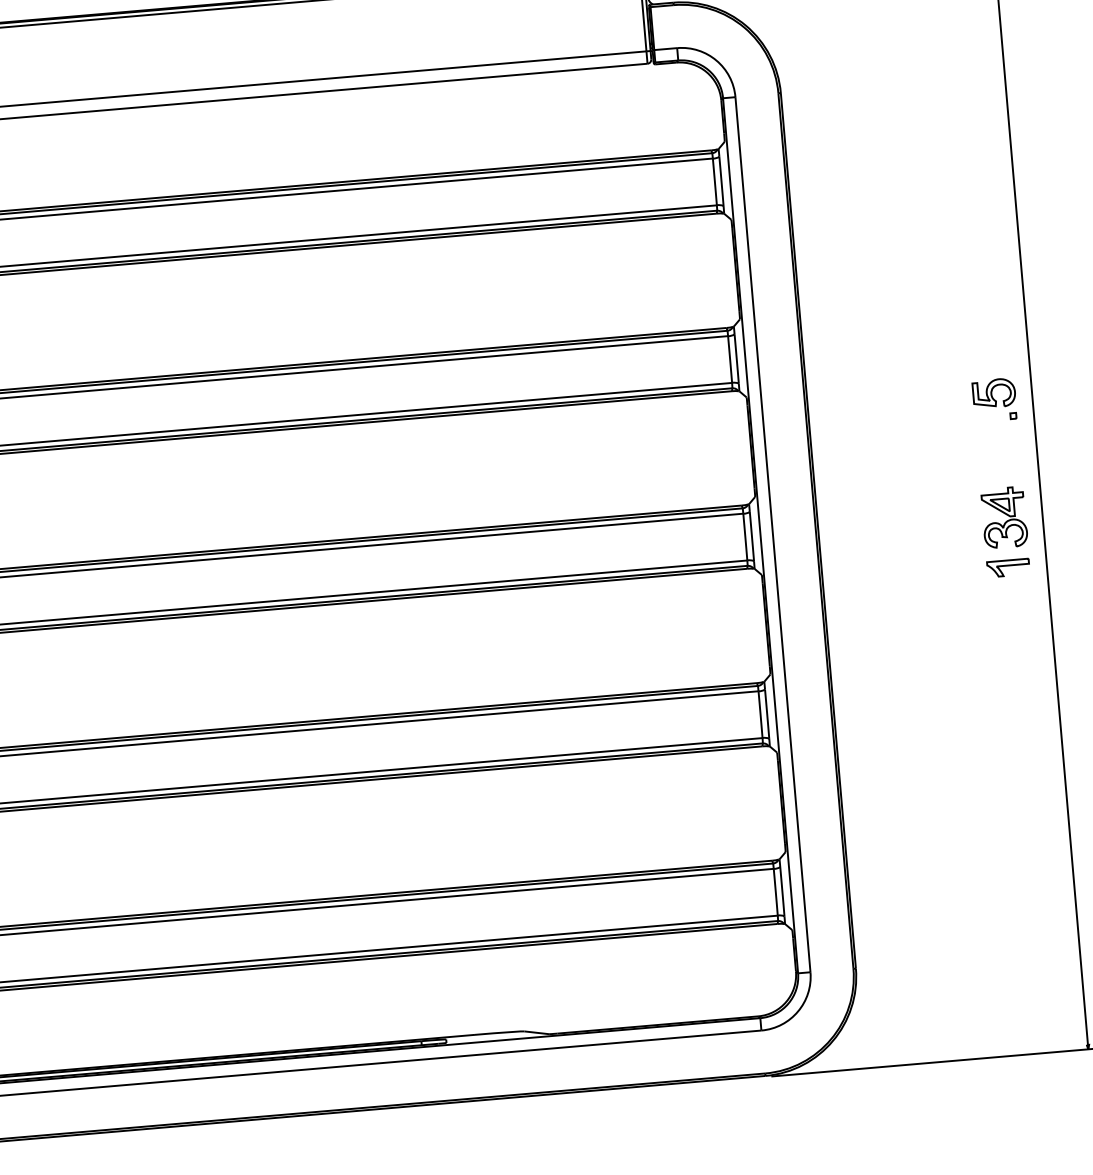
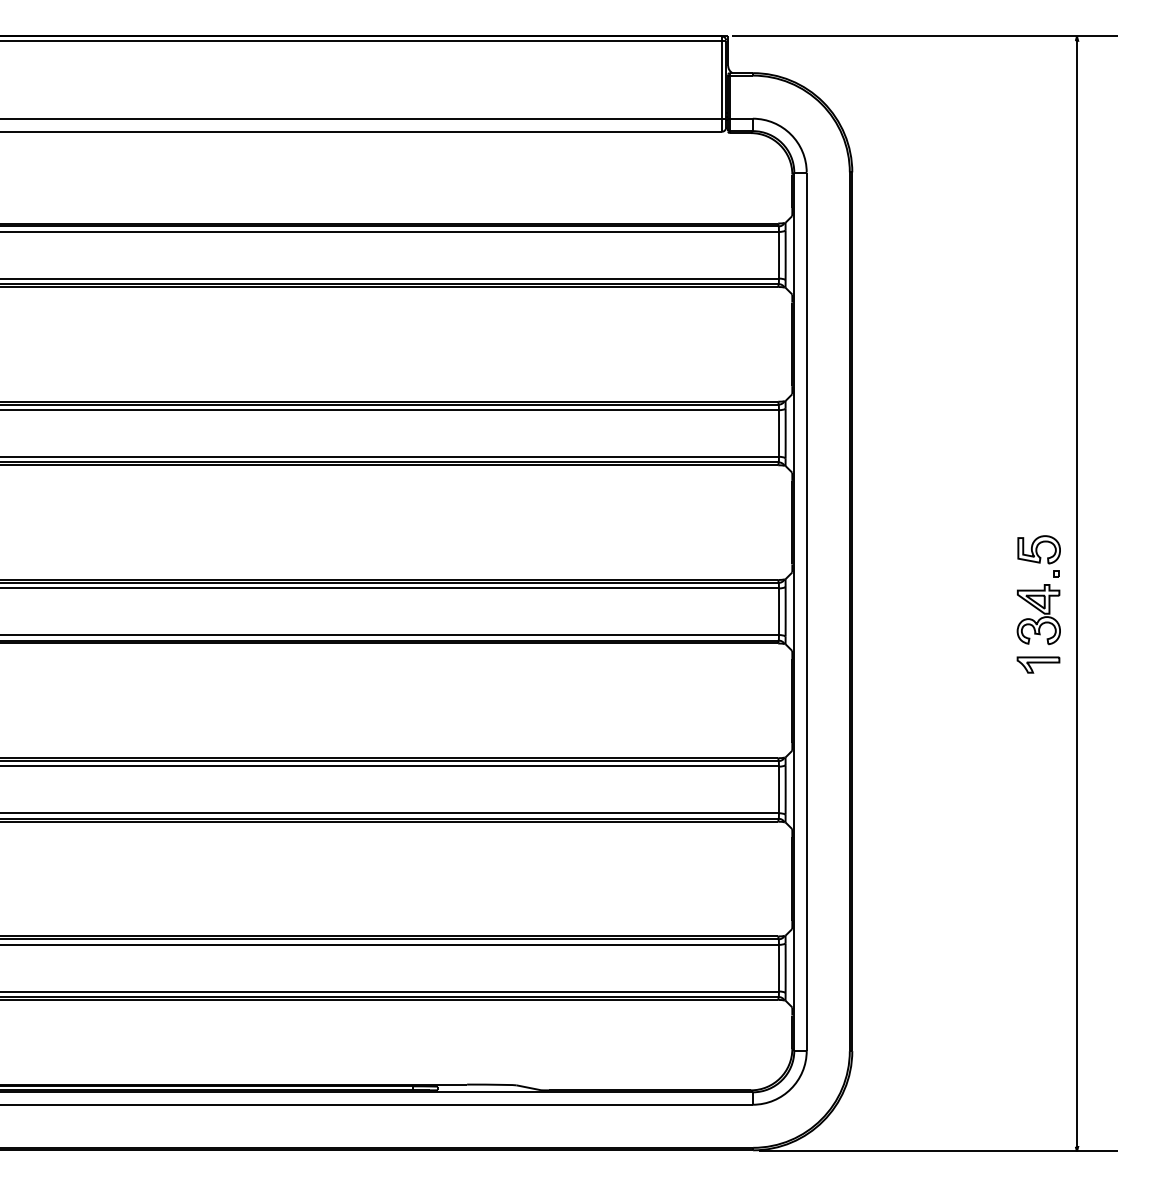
part: (994, 400) -> (1038, 556), moved

